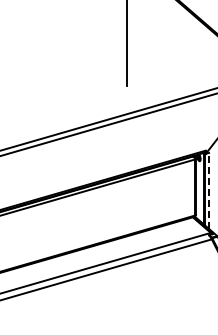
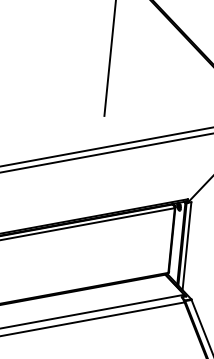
line: (209, 190) -> (187, 245), dashed -> solid

